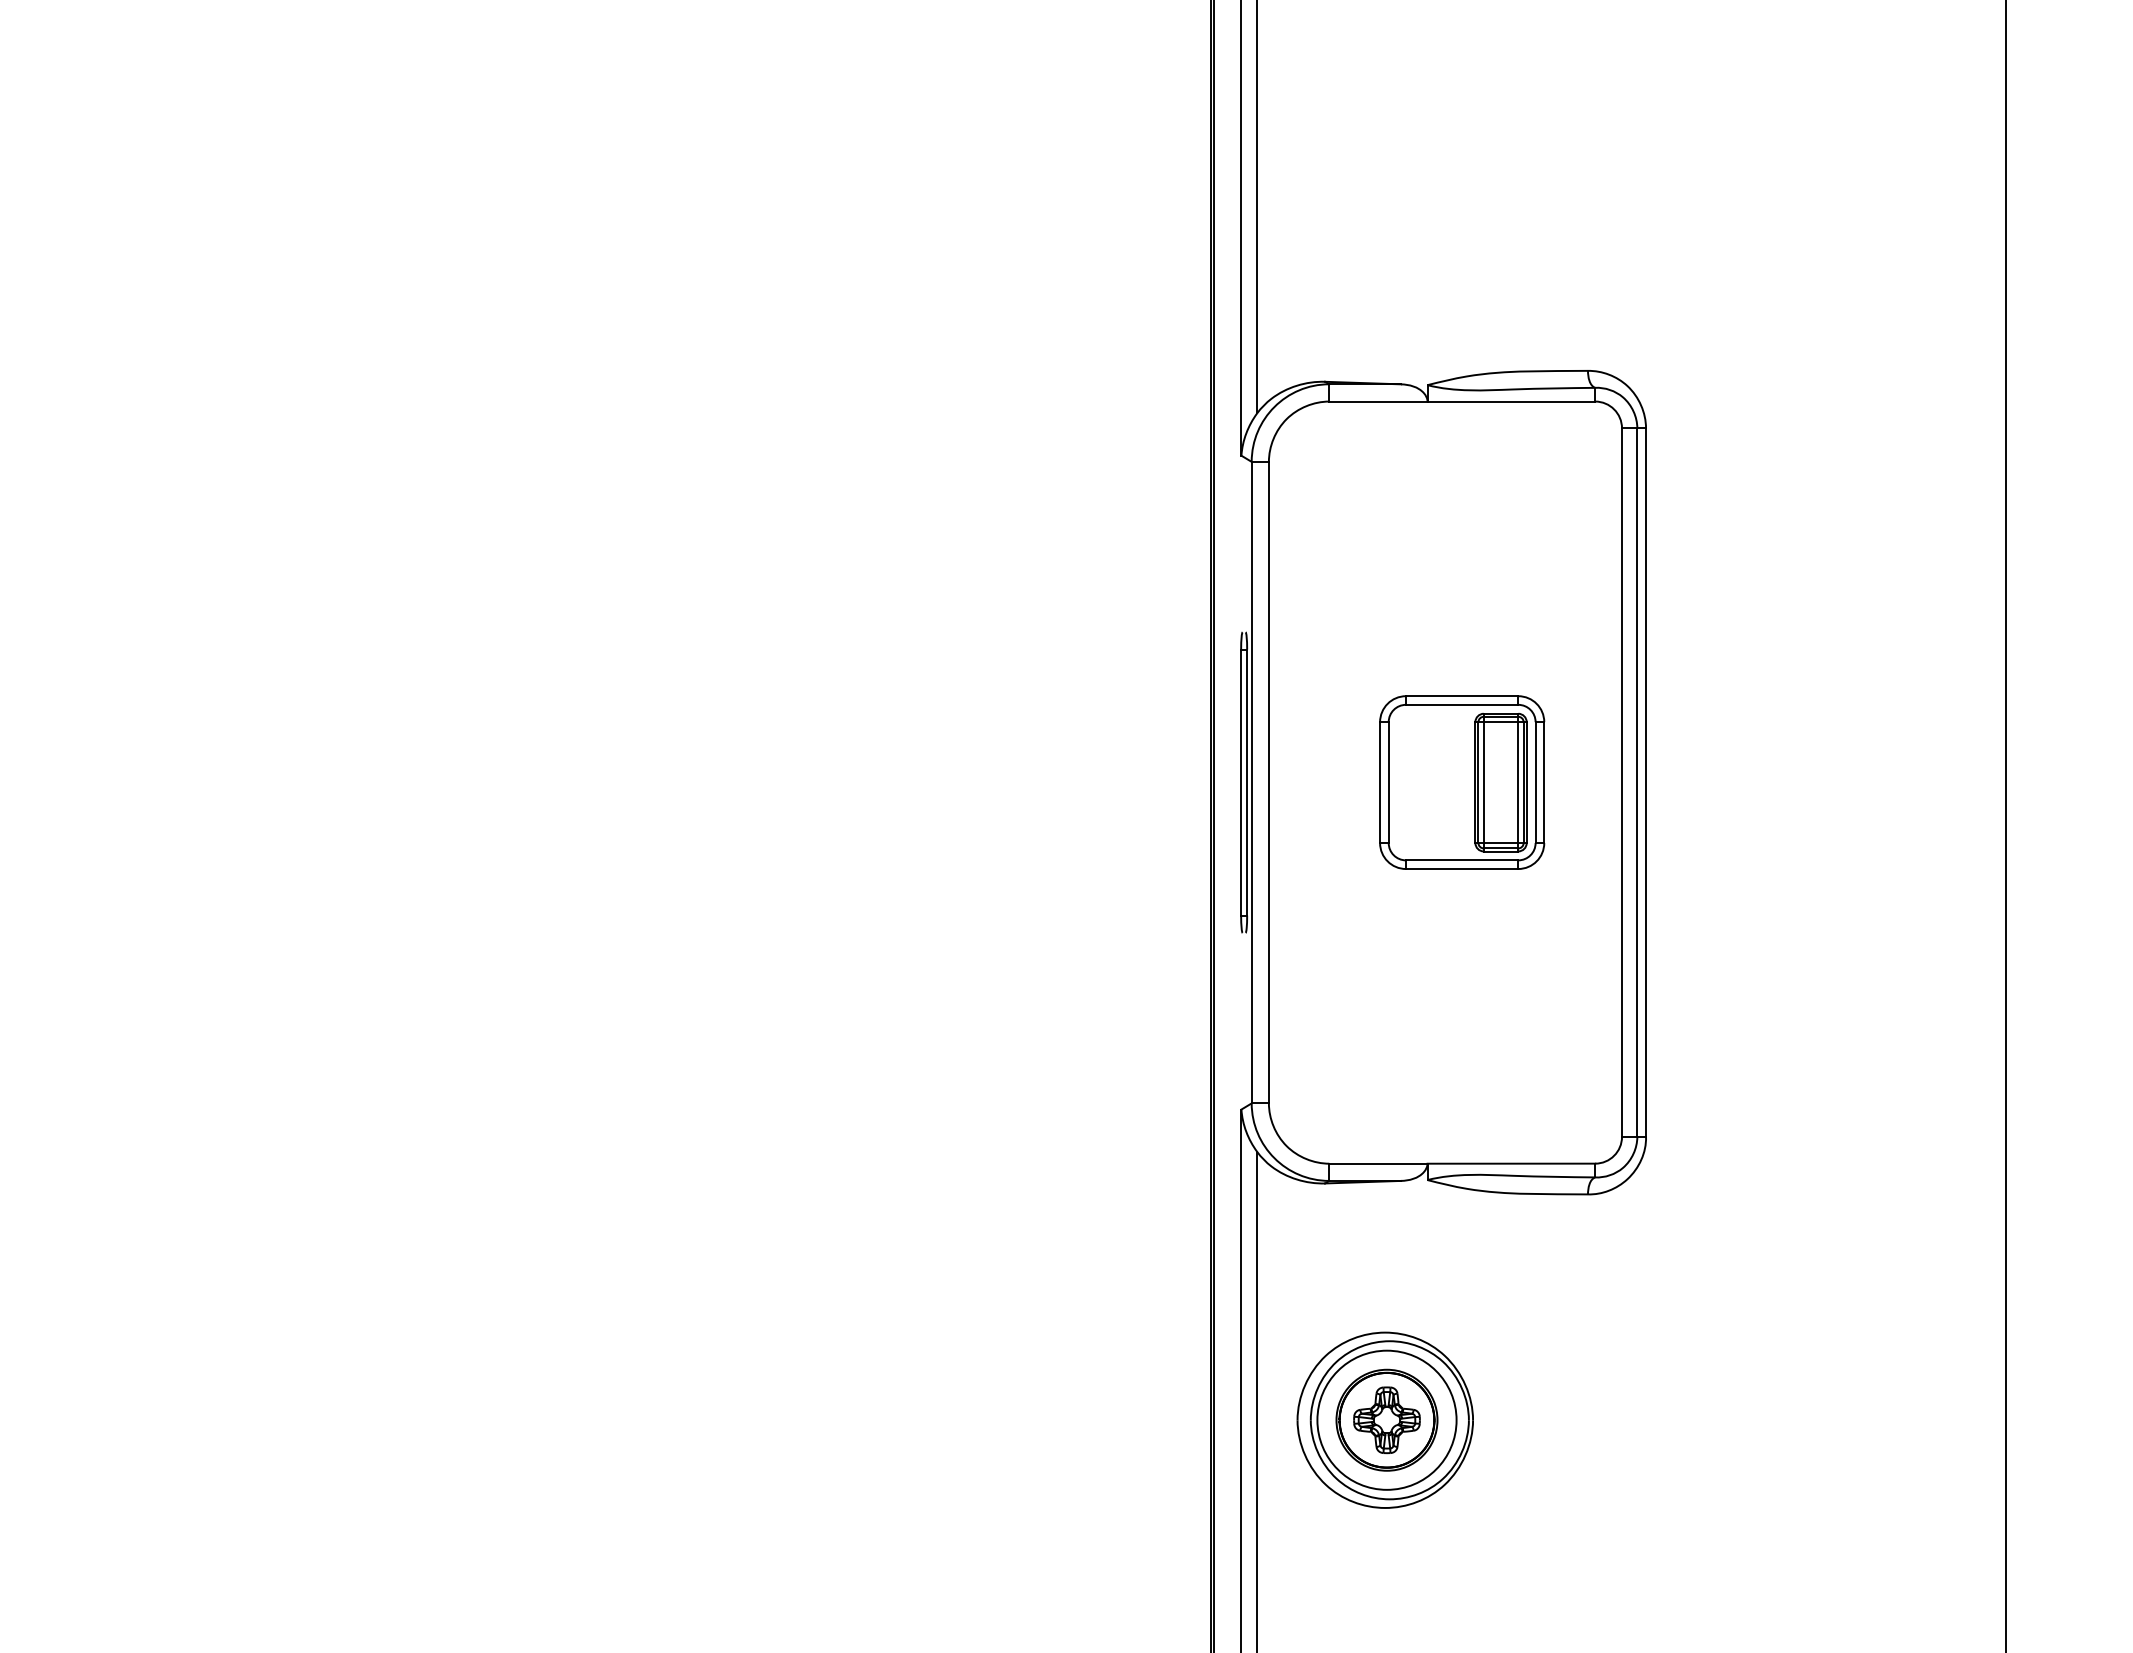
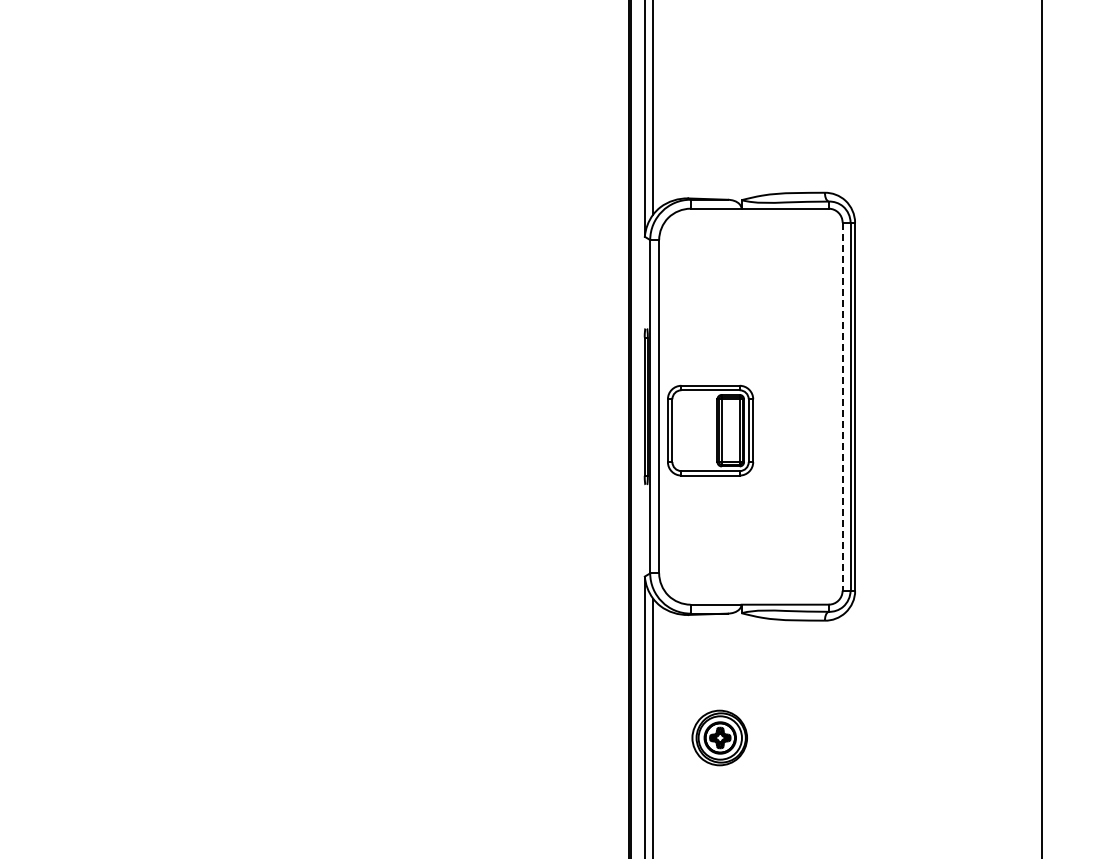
part: (1462, 782) -> (710, 430), moved
line: (1621, 784) -> (842, 407), solid -> dashed
part: (1385, 1419) -> (719, 737), size x0.6

